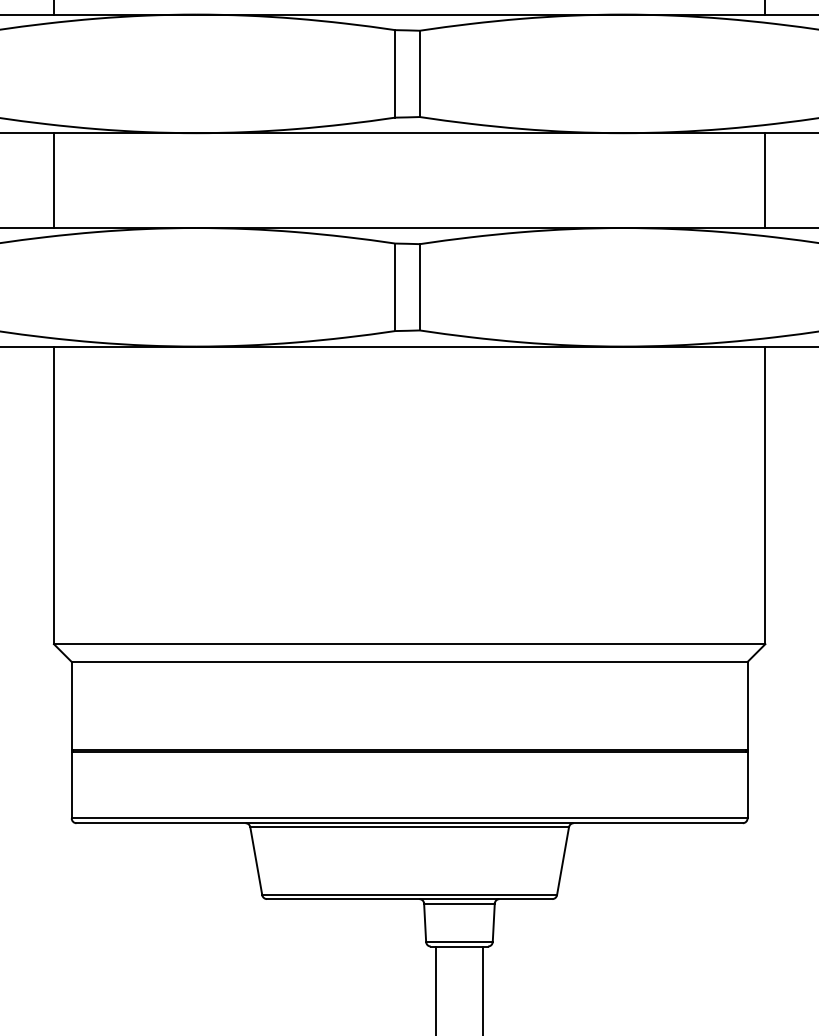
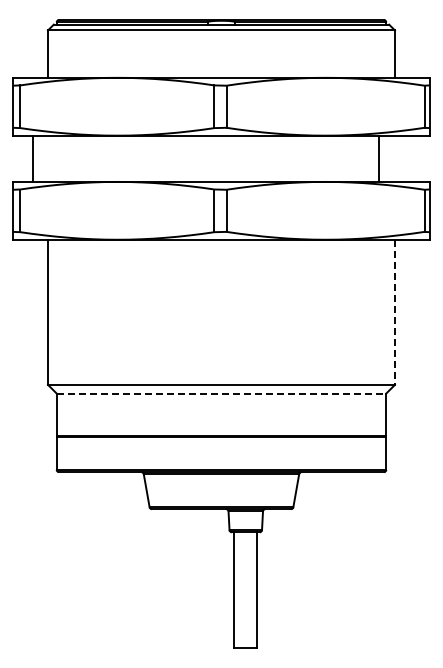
line: (54, 179) -> (33, 158), moved
line: (764, 179) -> (378, 158), moved
line: (764, 495) -> (394, 312), solid -> dashed
line: (409, 661) -> (221, 393), solid -> dashed

